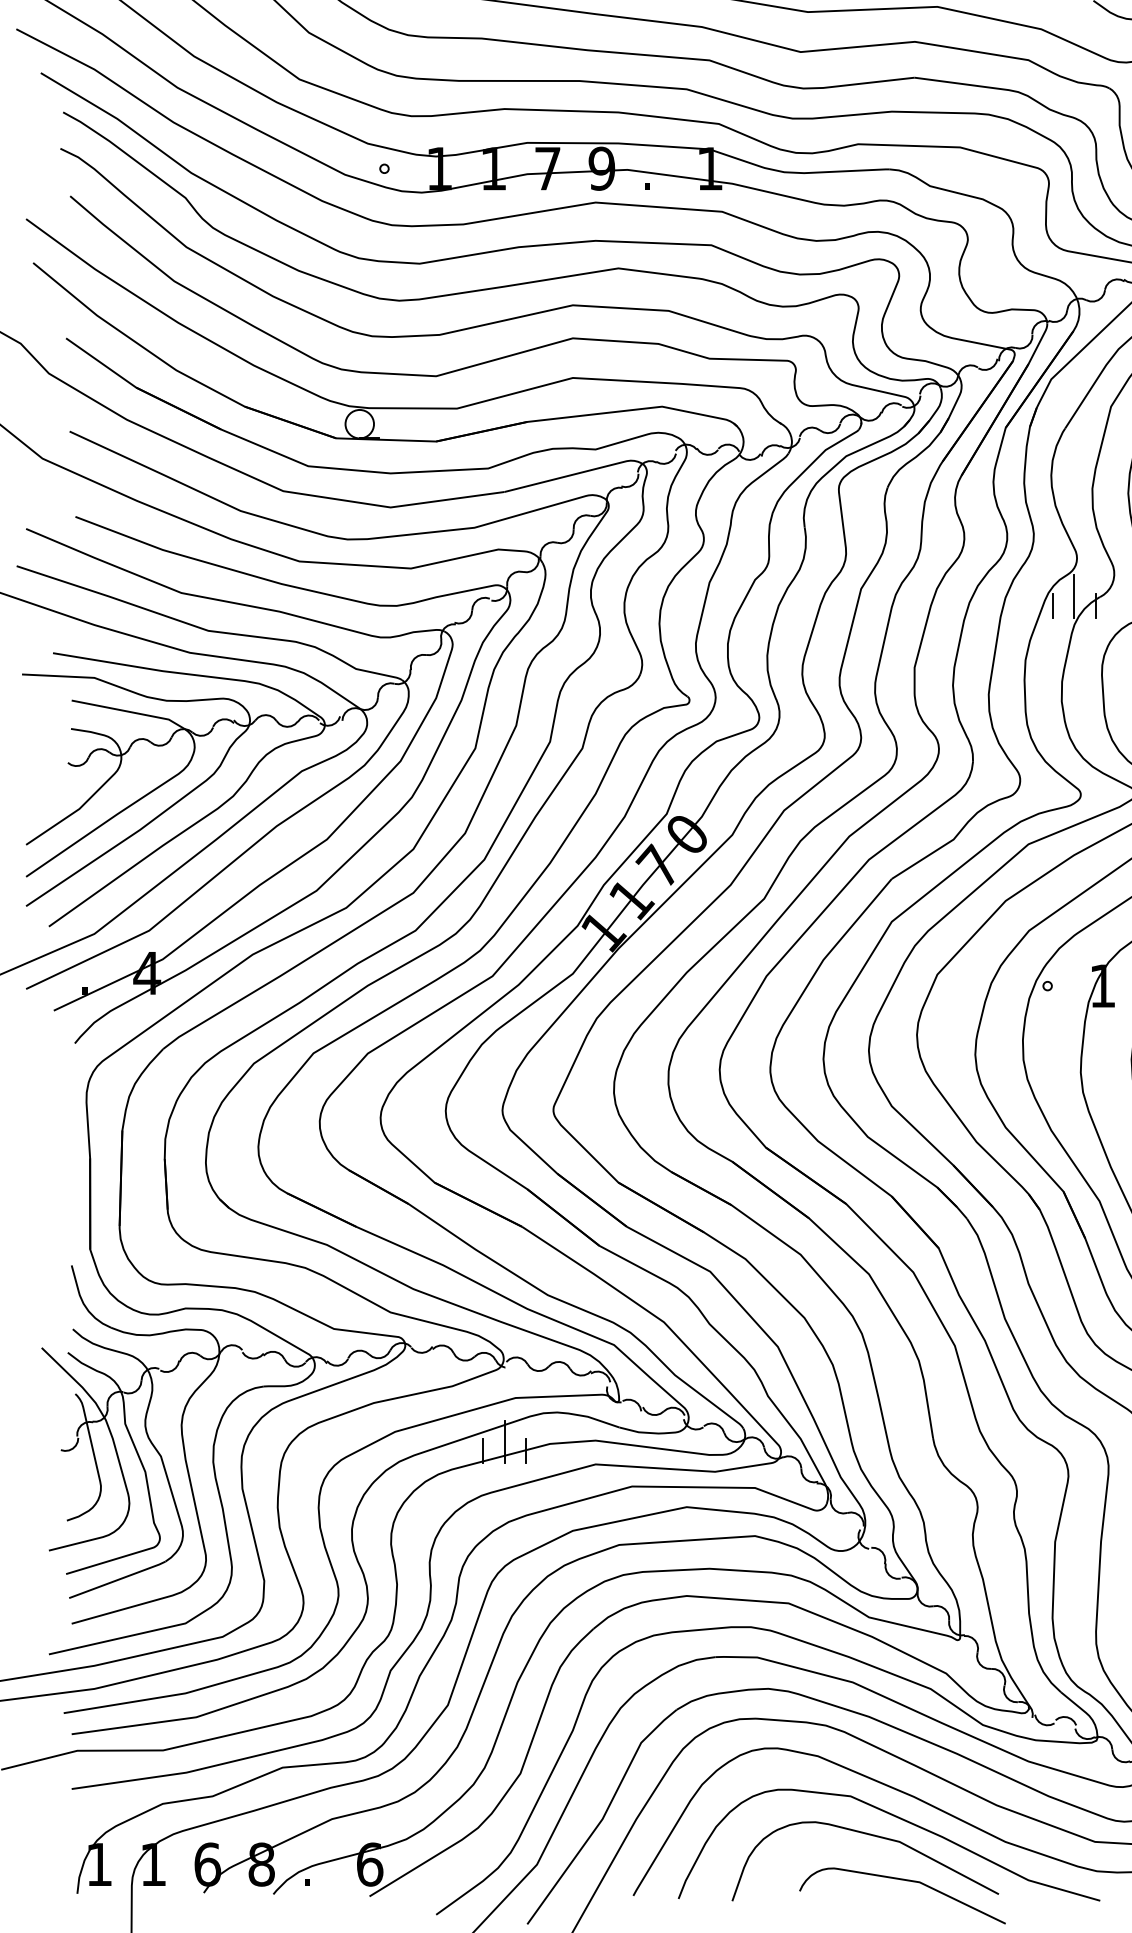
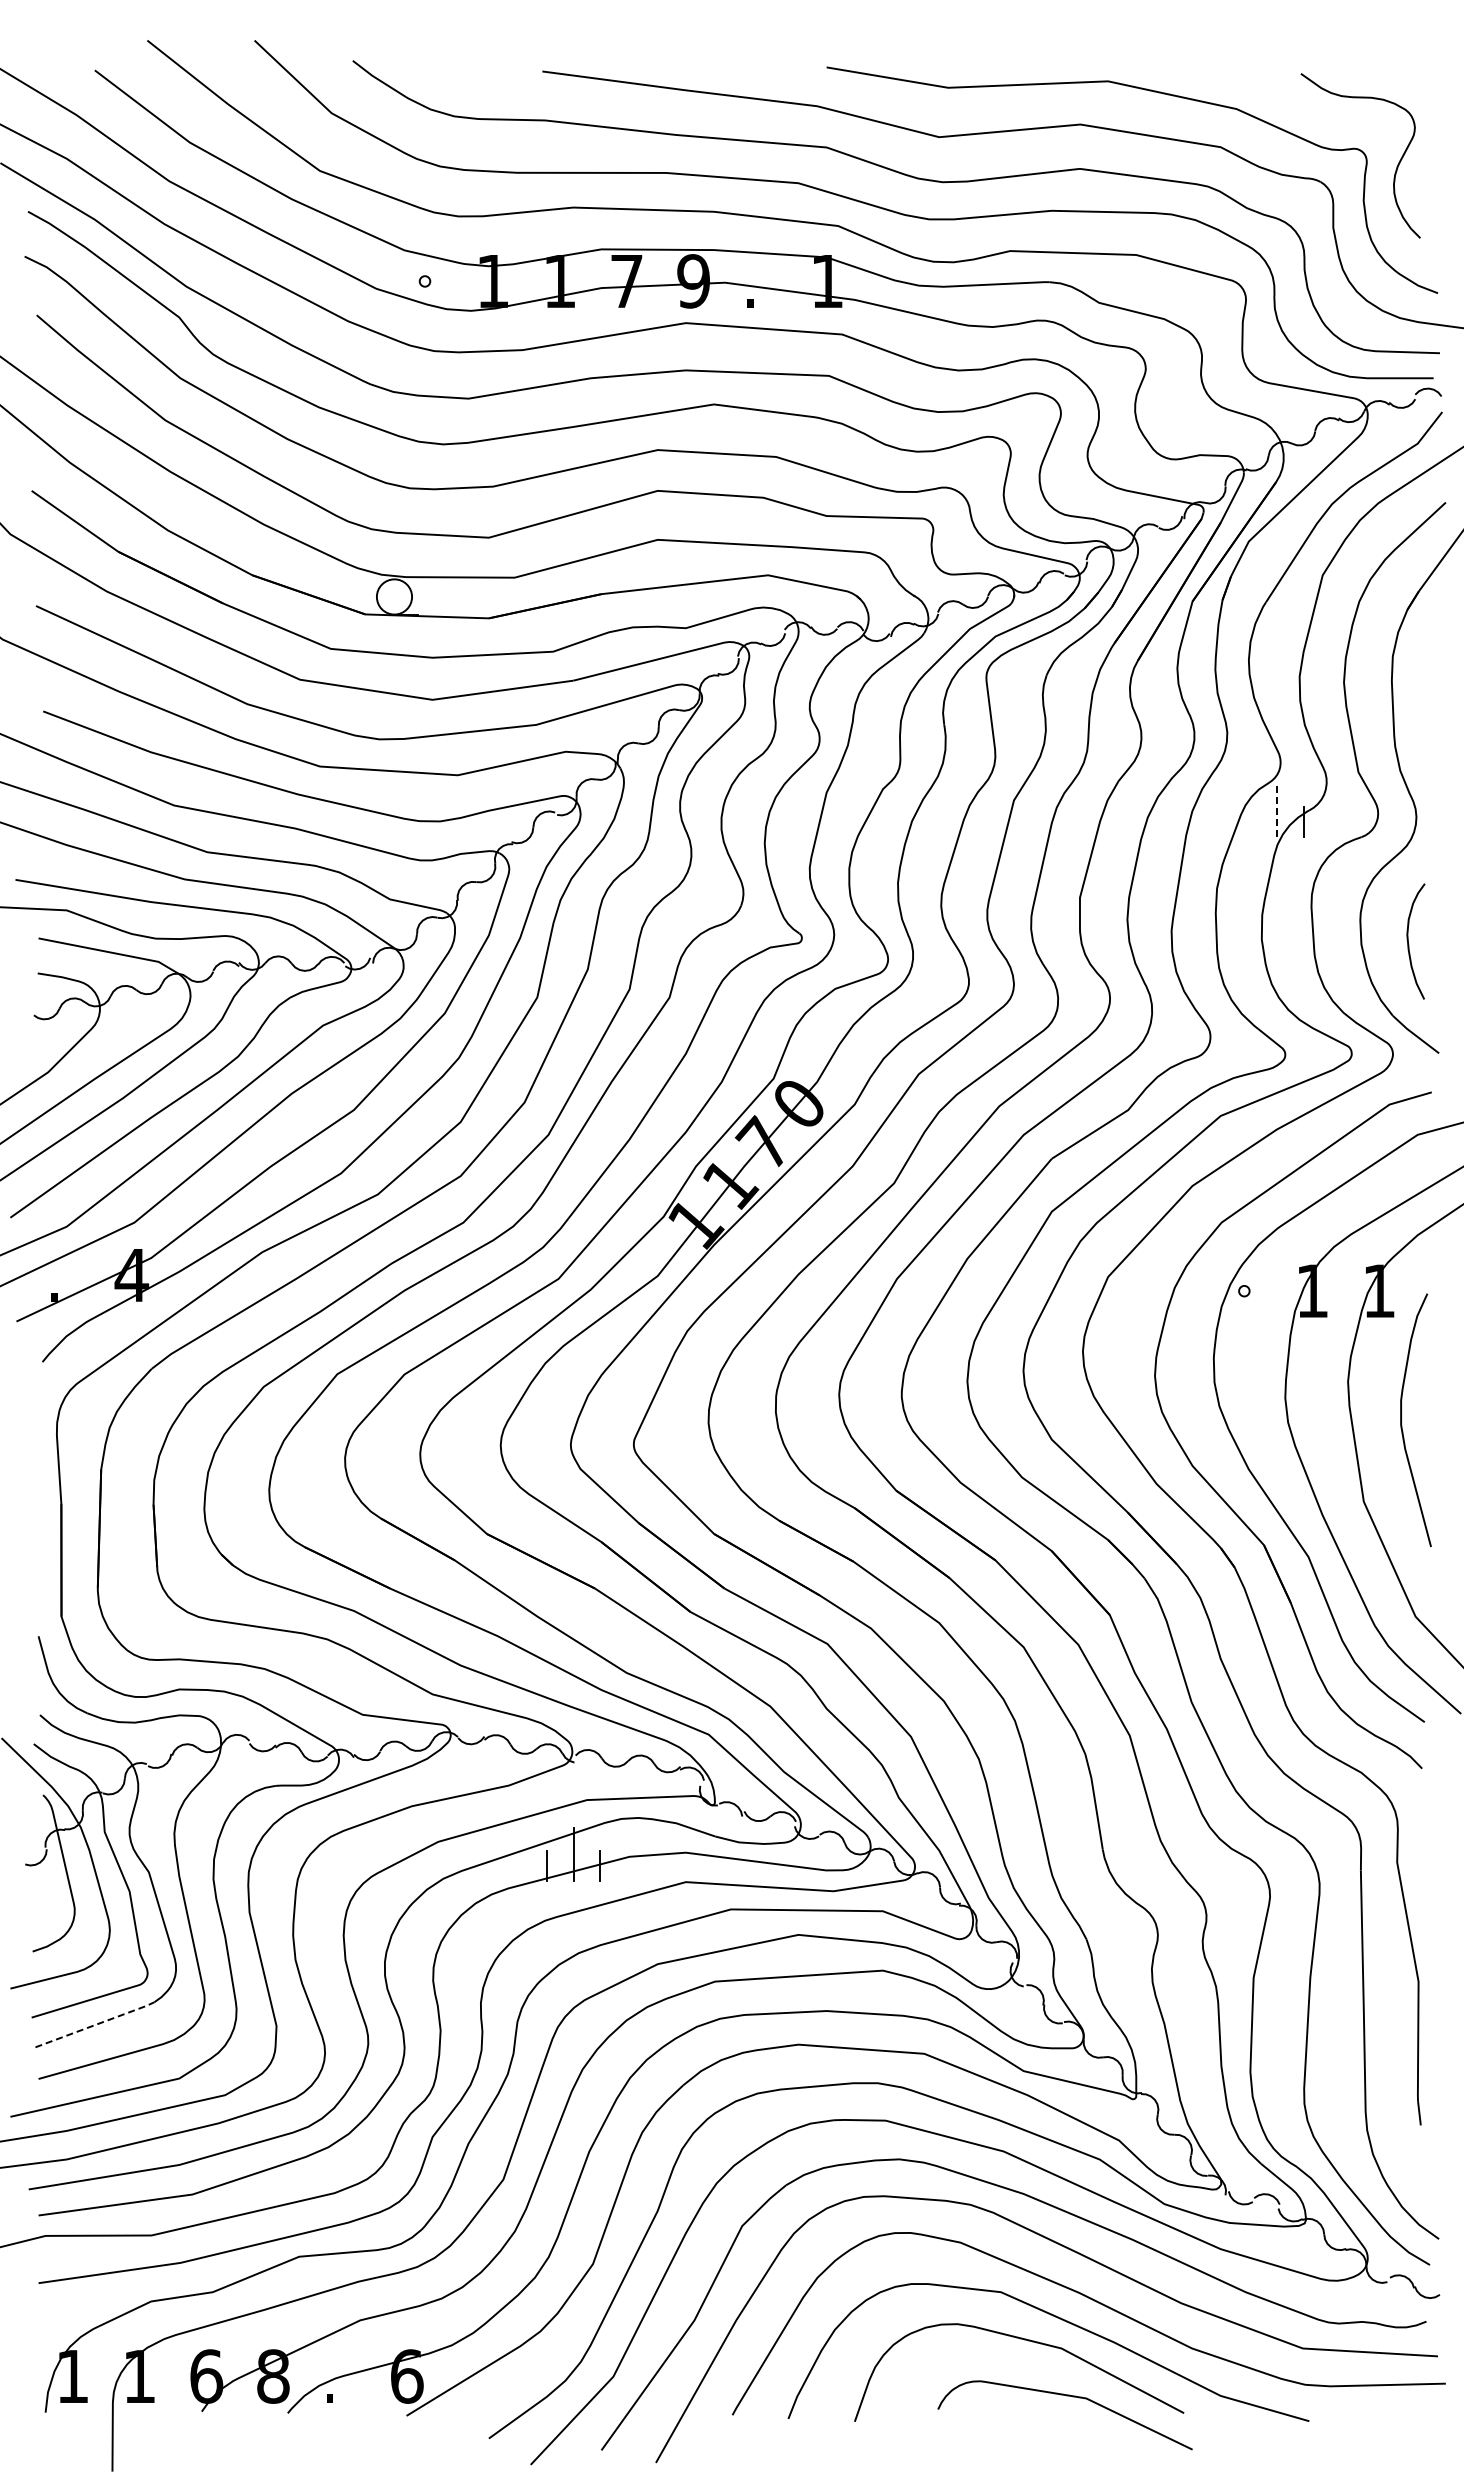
line: (1074, 596) -> (1277, 809), solid -> dashed
line: (1052, 605) -> (1250, 821), removed
line: (118, 1579) -> (96, 2024), solid -> dashed

